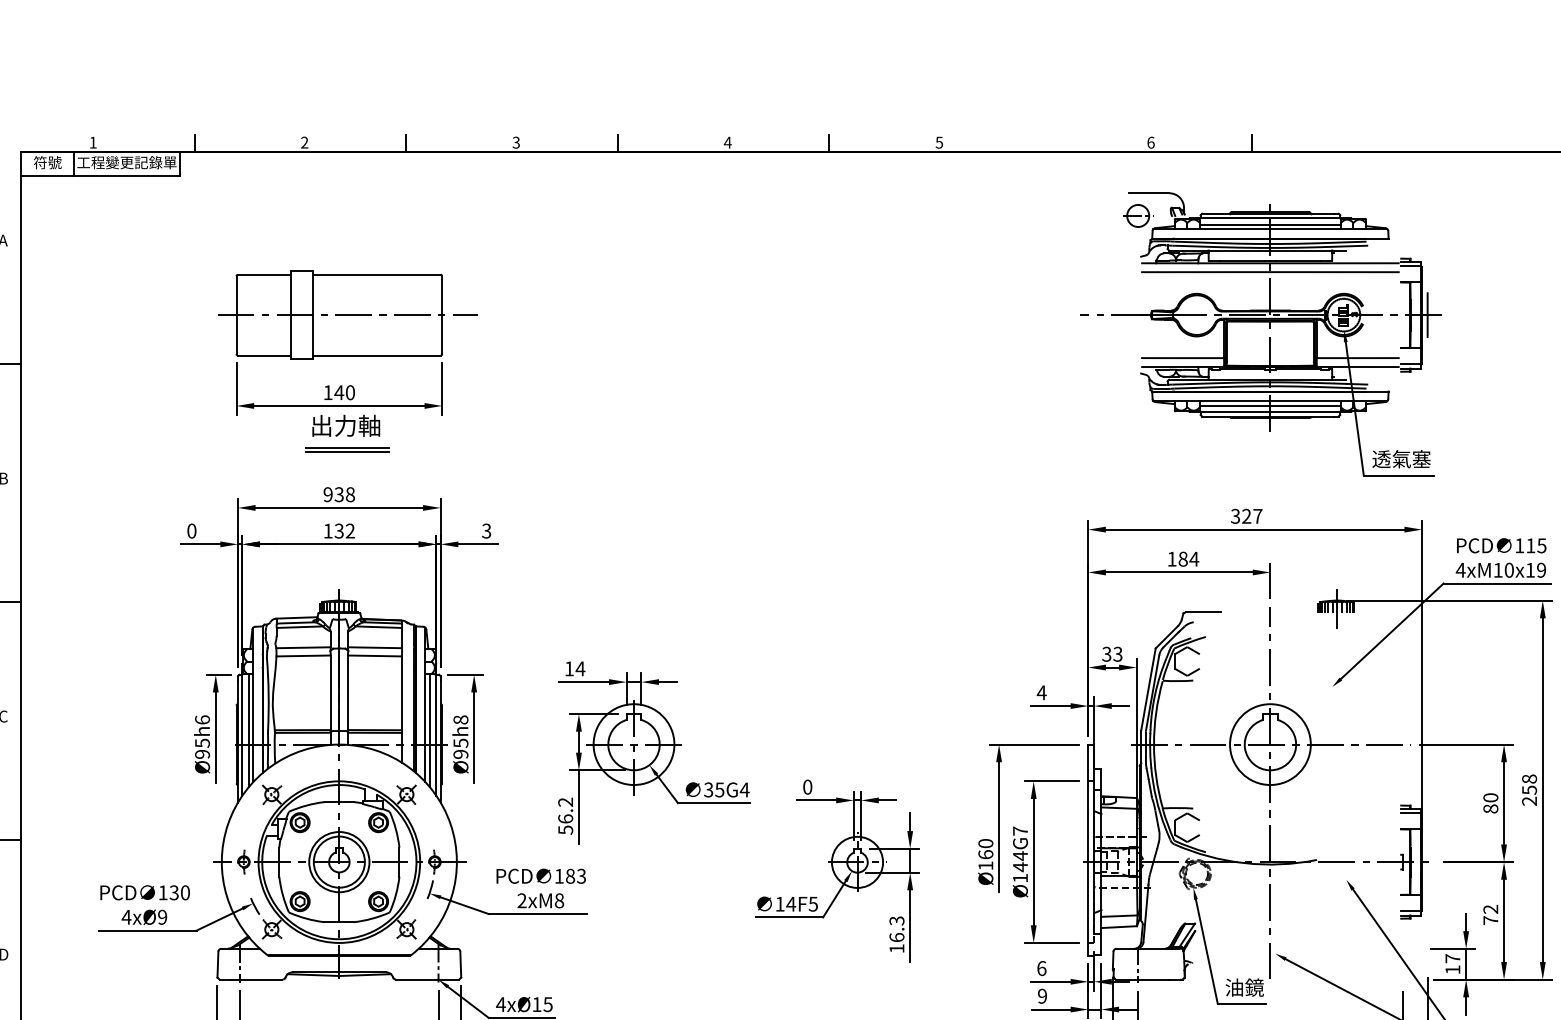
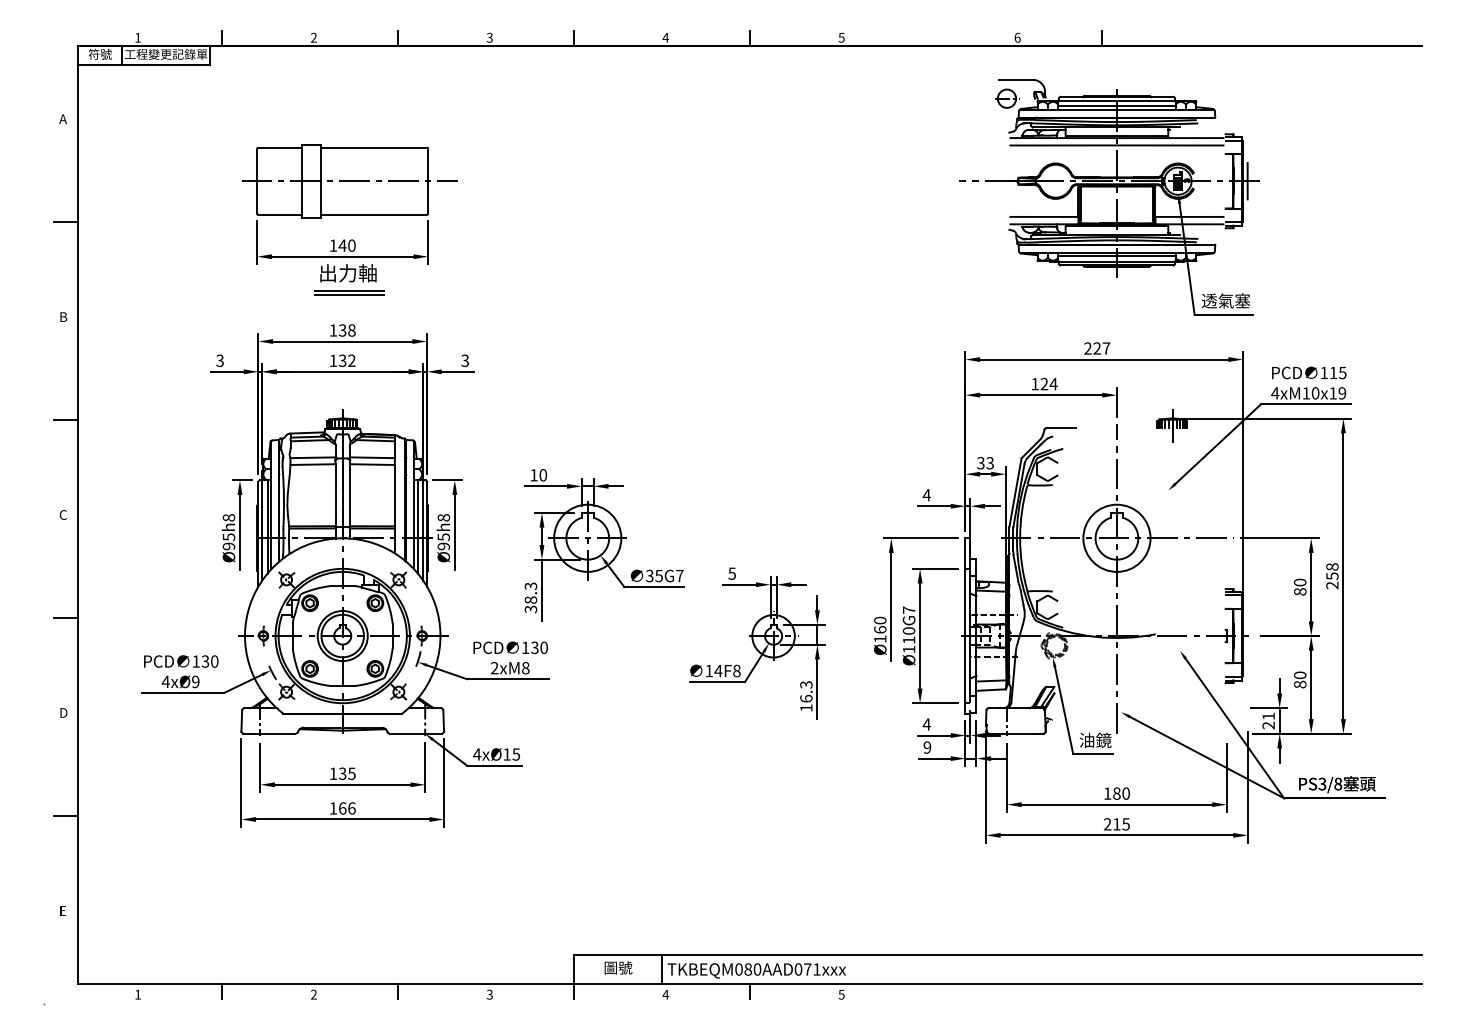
text: (328, 494) -> (333, 330), 938 -> 138
text: (1235, 516) -> (1087, 348), 327 -> 227
text: (191, 530) -> (219, 360), 0 -> 3
text: (1183, 559) -> (1044, 384), 184 -> 124
text: (580, 669) -> (543, 475), 14 -> 10
text: (201, 719) -> (228, 517), Ø95h6 -> Ø95h8
text: (806, 786) -> (731, 573), 0 -> 5
text: (744, 790) -> (679, 576), 35G4 -> 35G7
text: (565, 815) -> (530, 597), 56.2 -> 38.3
text: (1019, 861) -> (908, 635), Ø144G7 -> Ø110G7
text: (575, 875) -> (539, 647), 183 -> 130
text: (812, 903) -> (736, 670), 14F5 -> 14F8
text: (1491, 914) -> (1300, 679), 72 -> 80
text: (1452, 963) -> (1268, 720), 17 -> 21
text: (1041, 968) -> (926, 724), 6 -> 4

